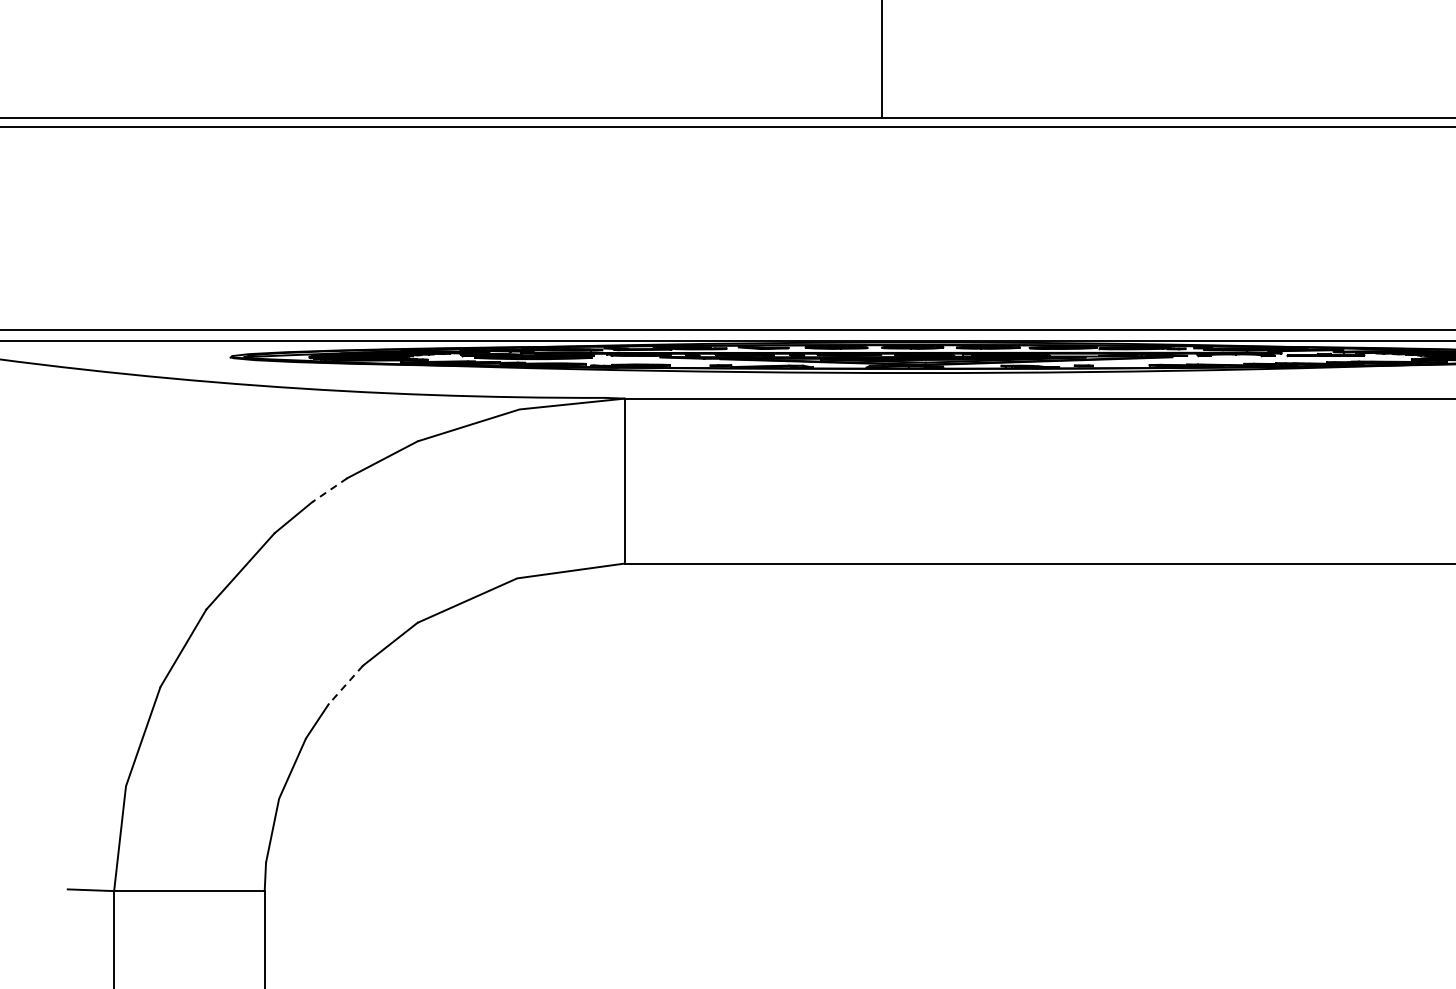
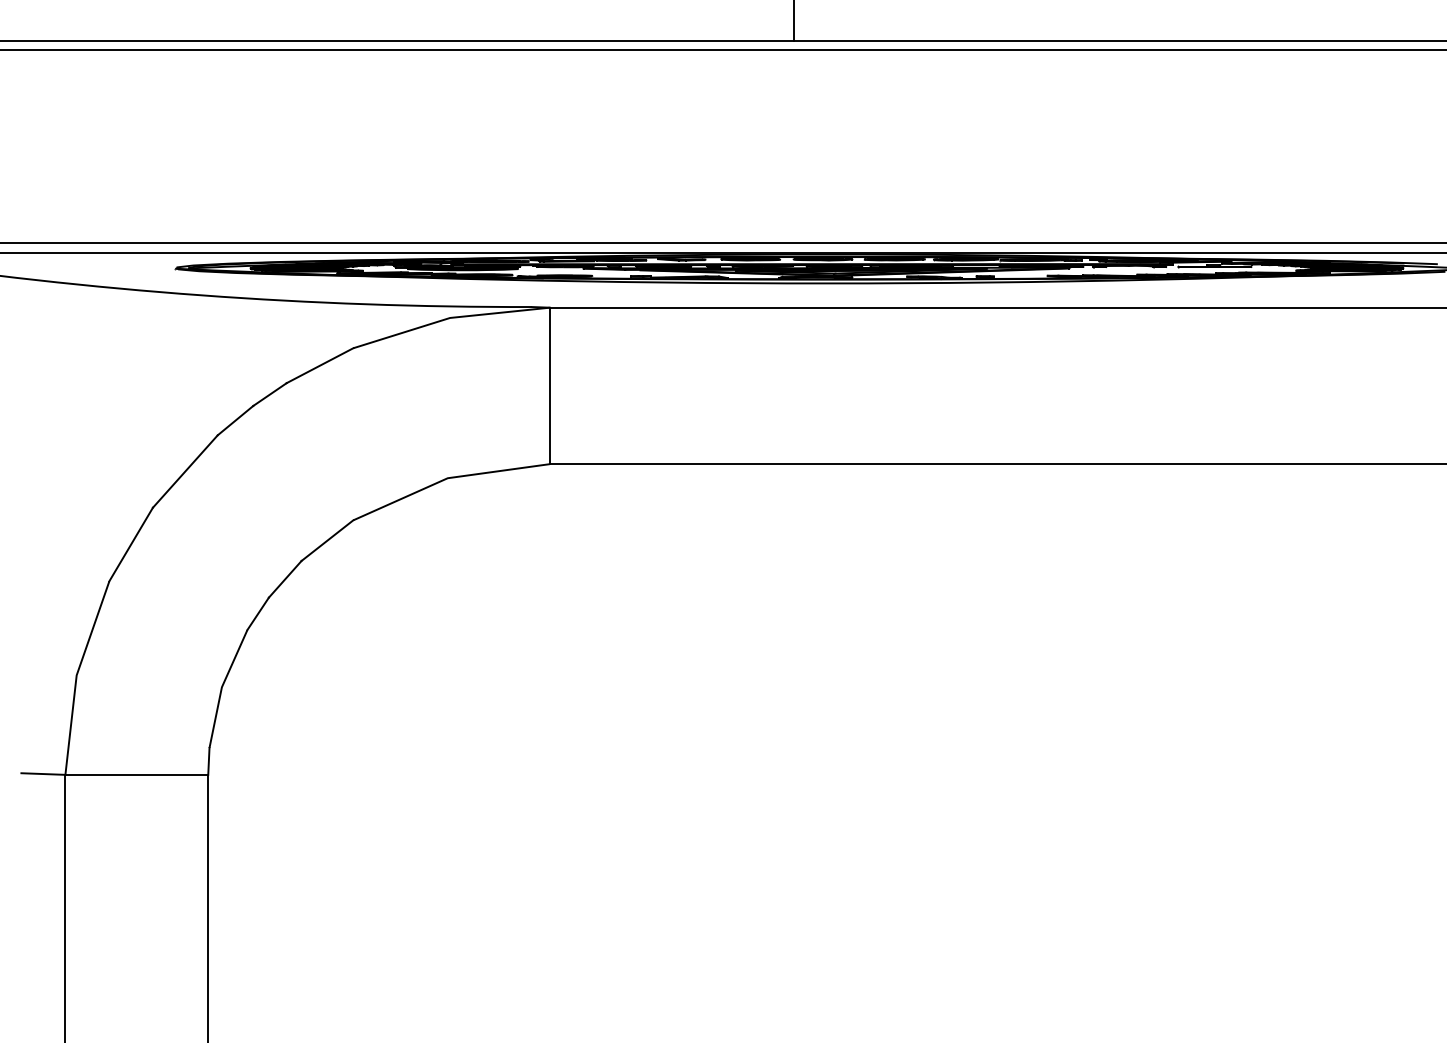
line: (329, 490) -> (269, 394), dashed -> solid
line: (346, 685) -> (285, 579), dashed -> solid

